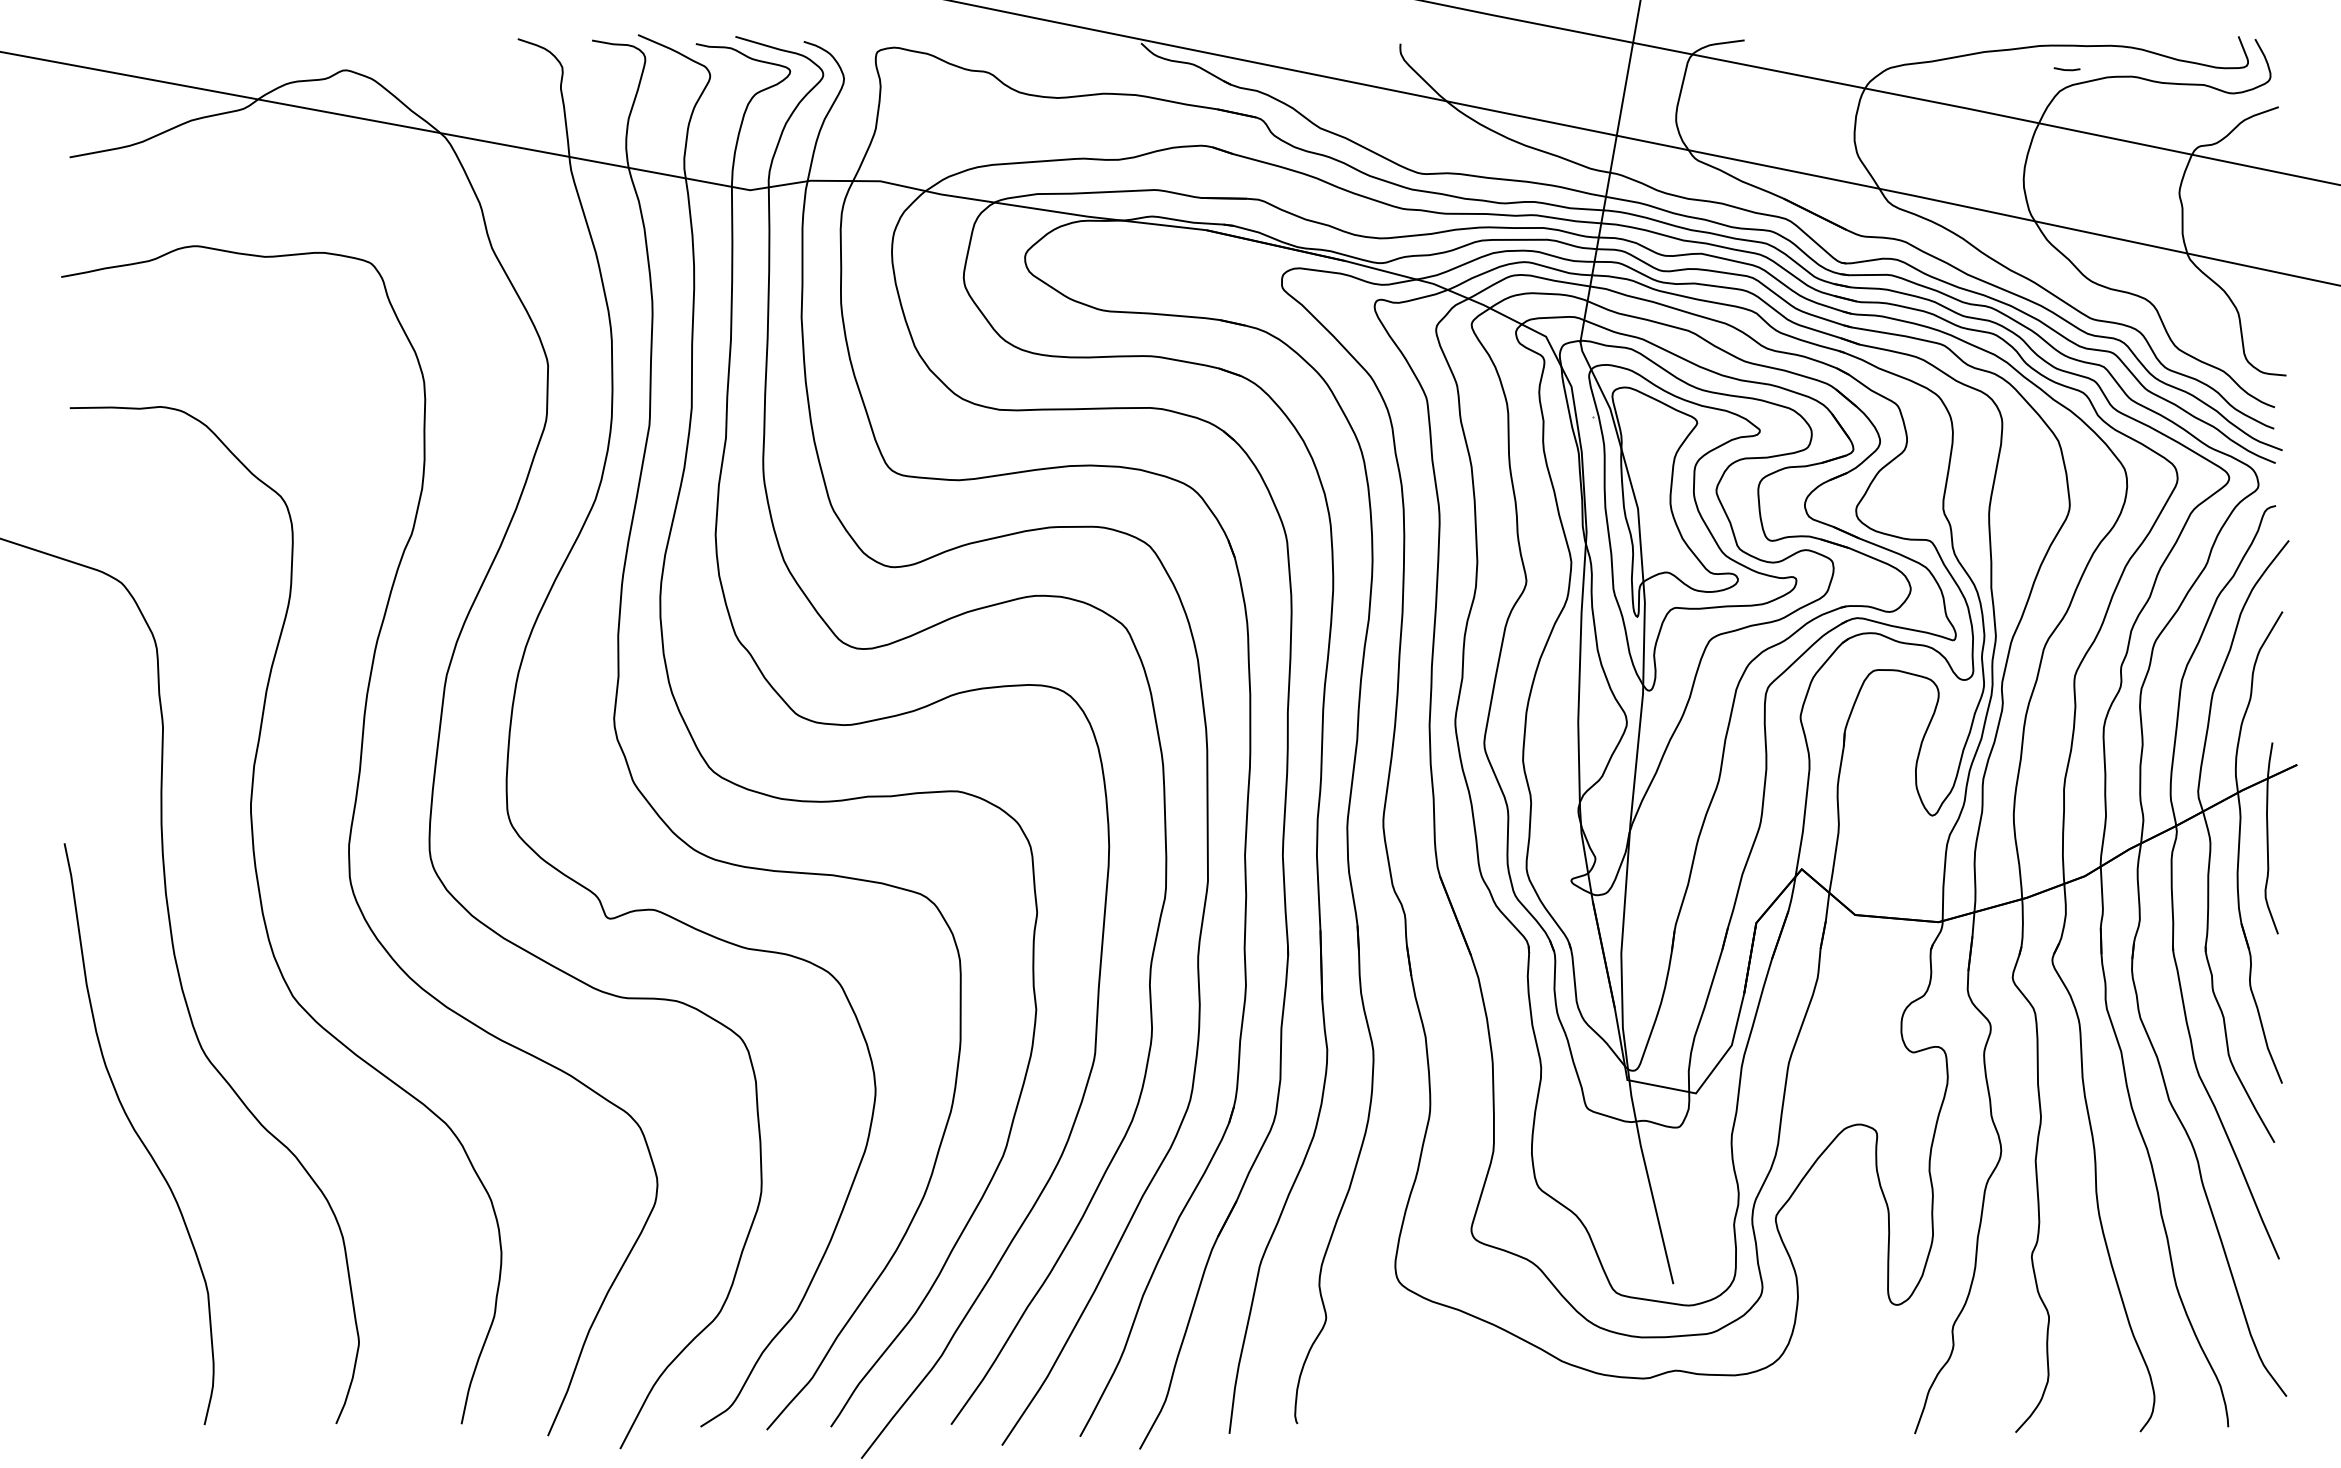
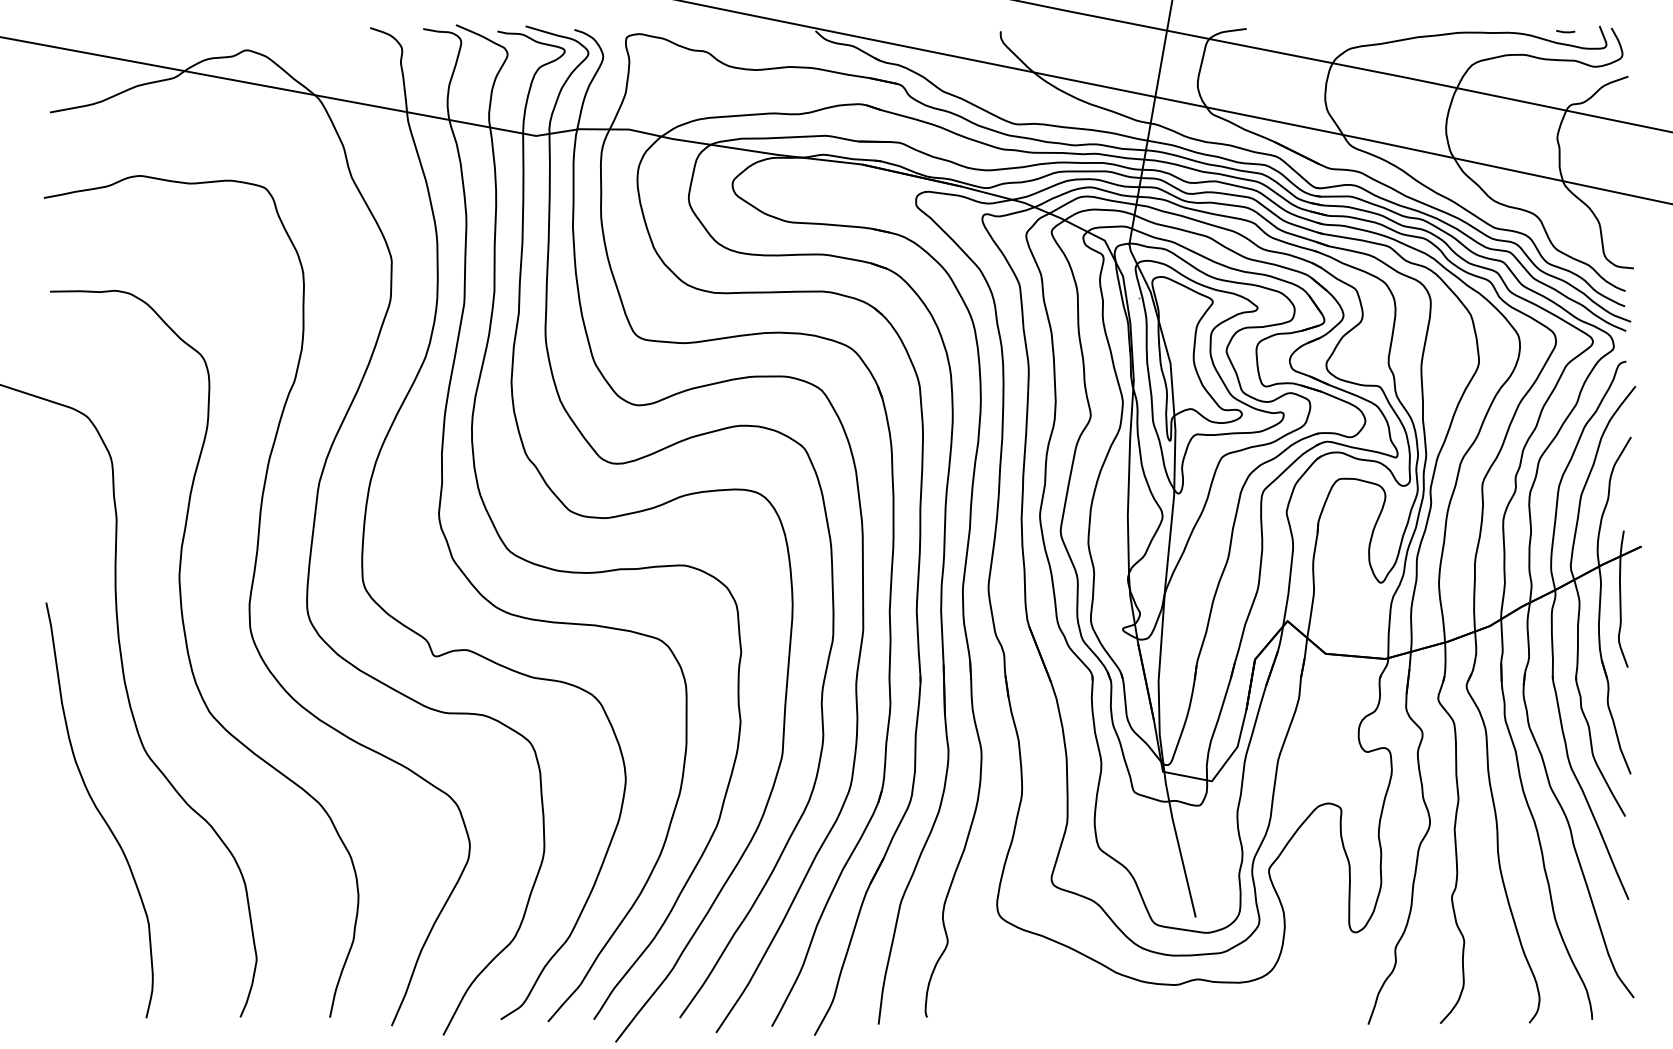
line: (2066, 69) -> (1565, 31), moved

